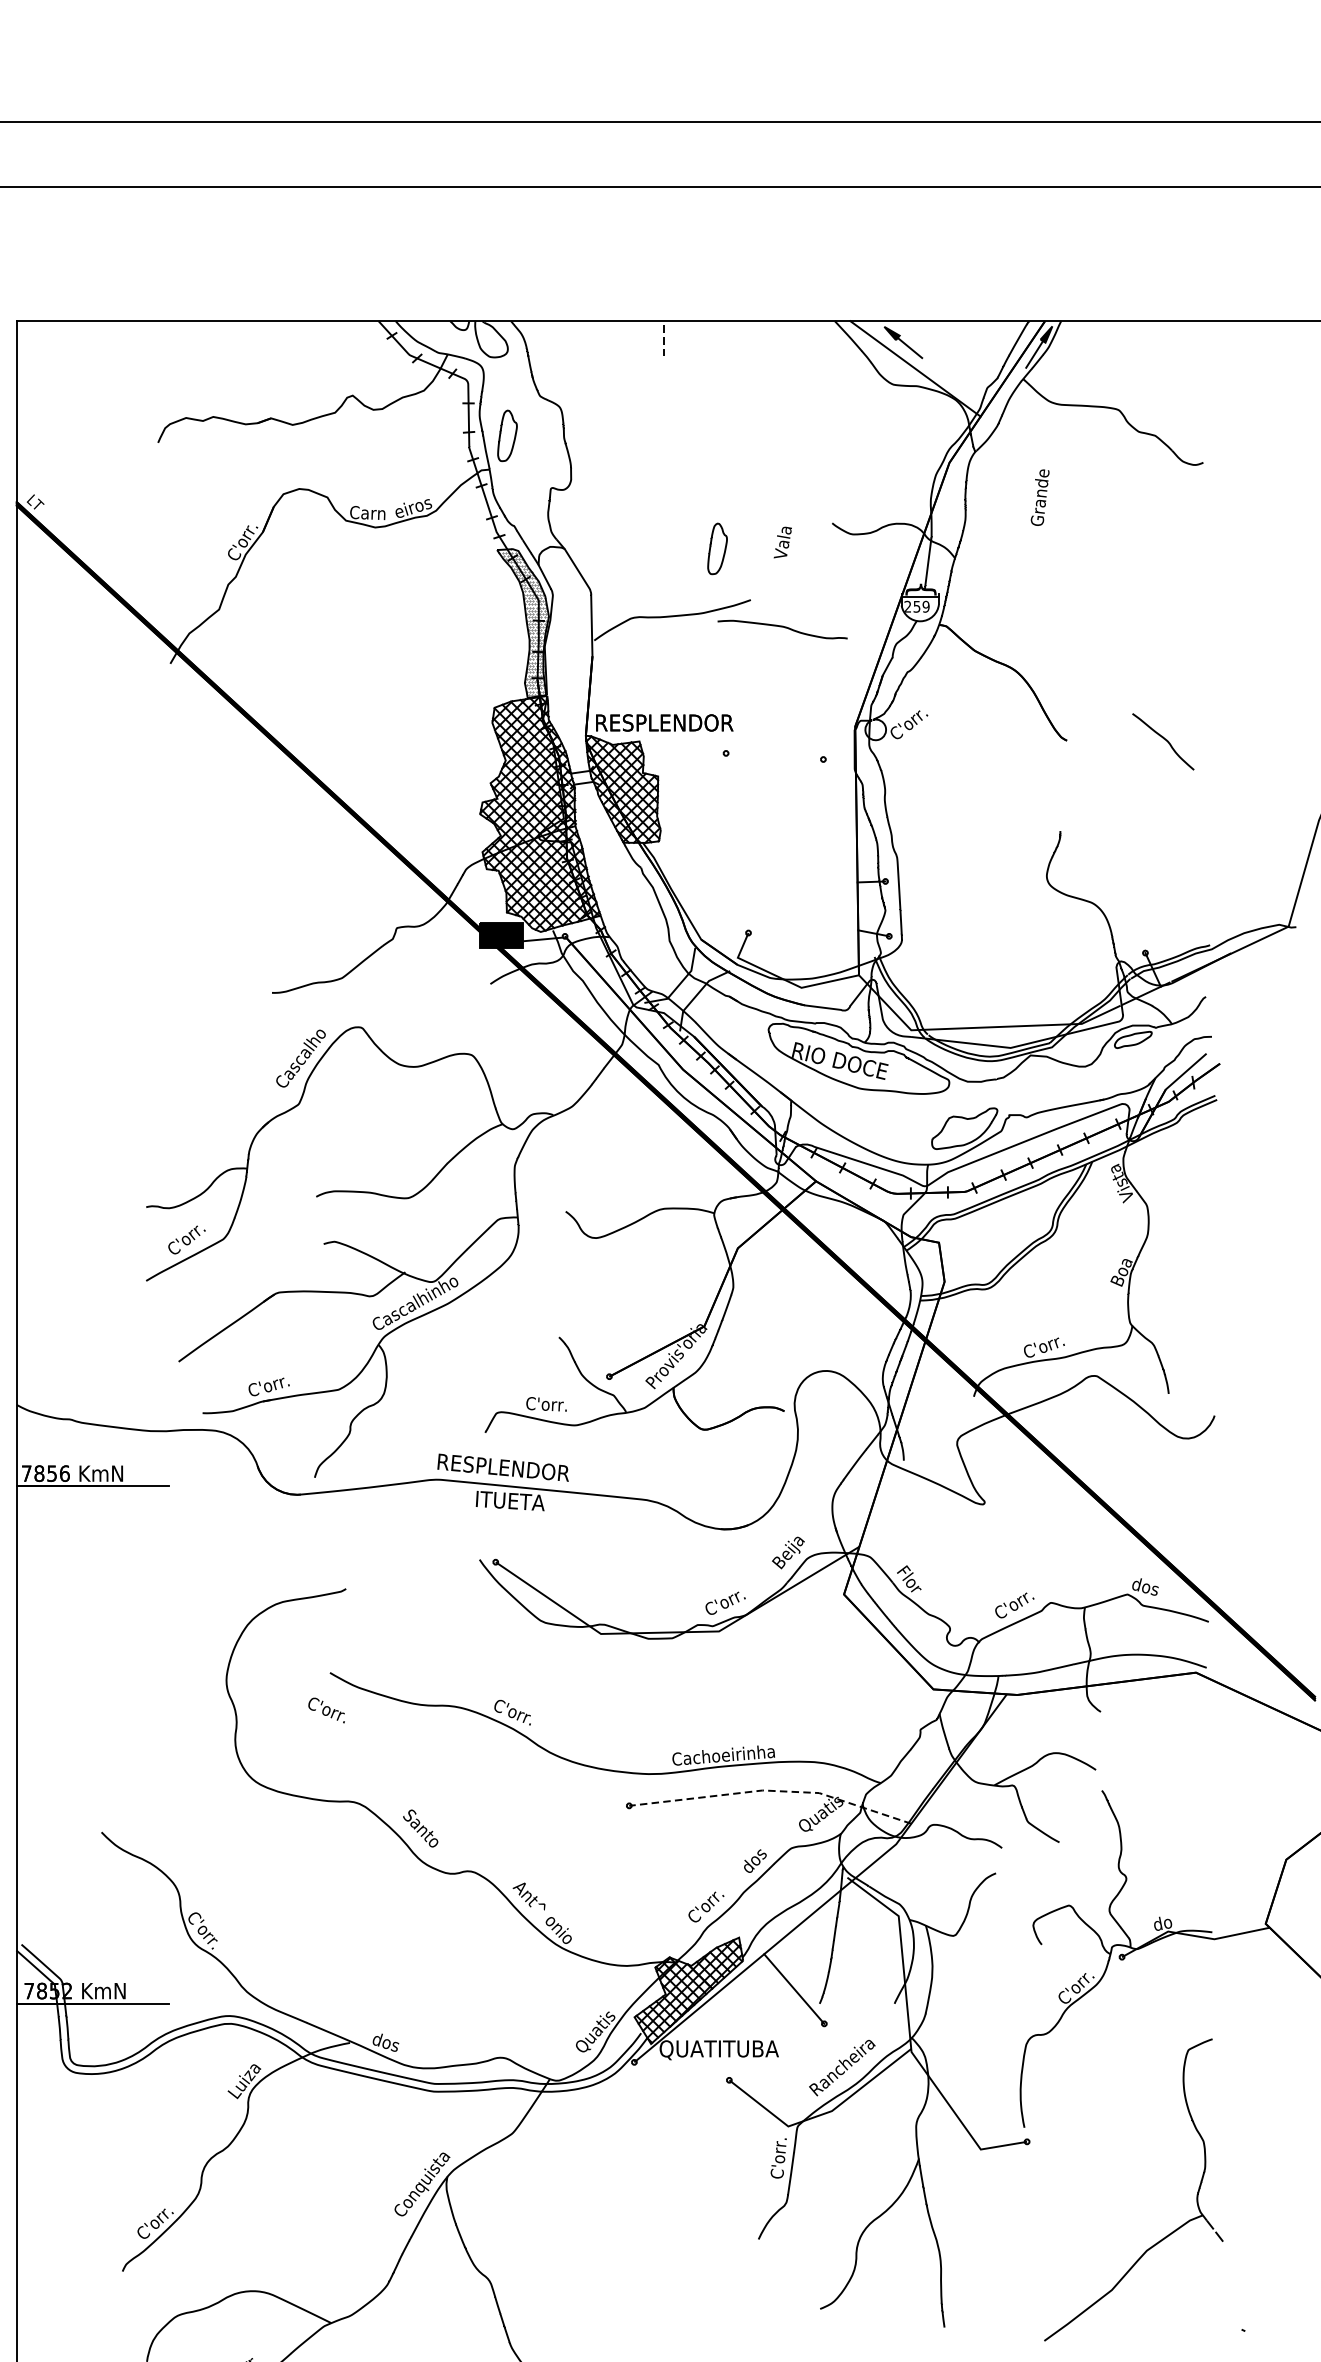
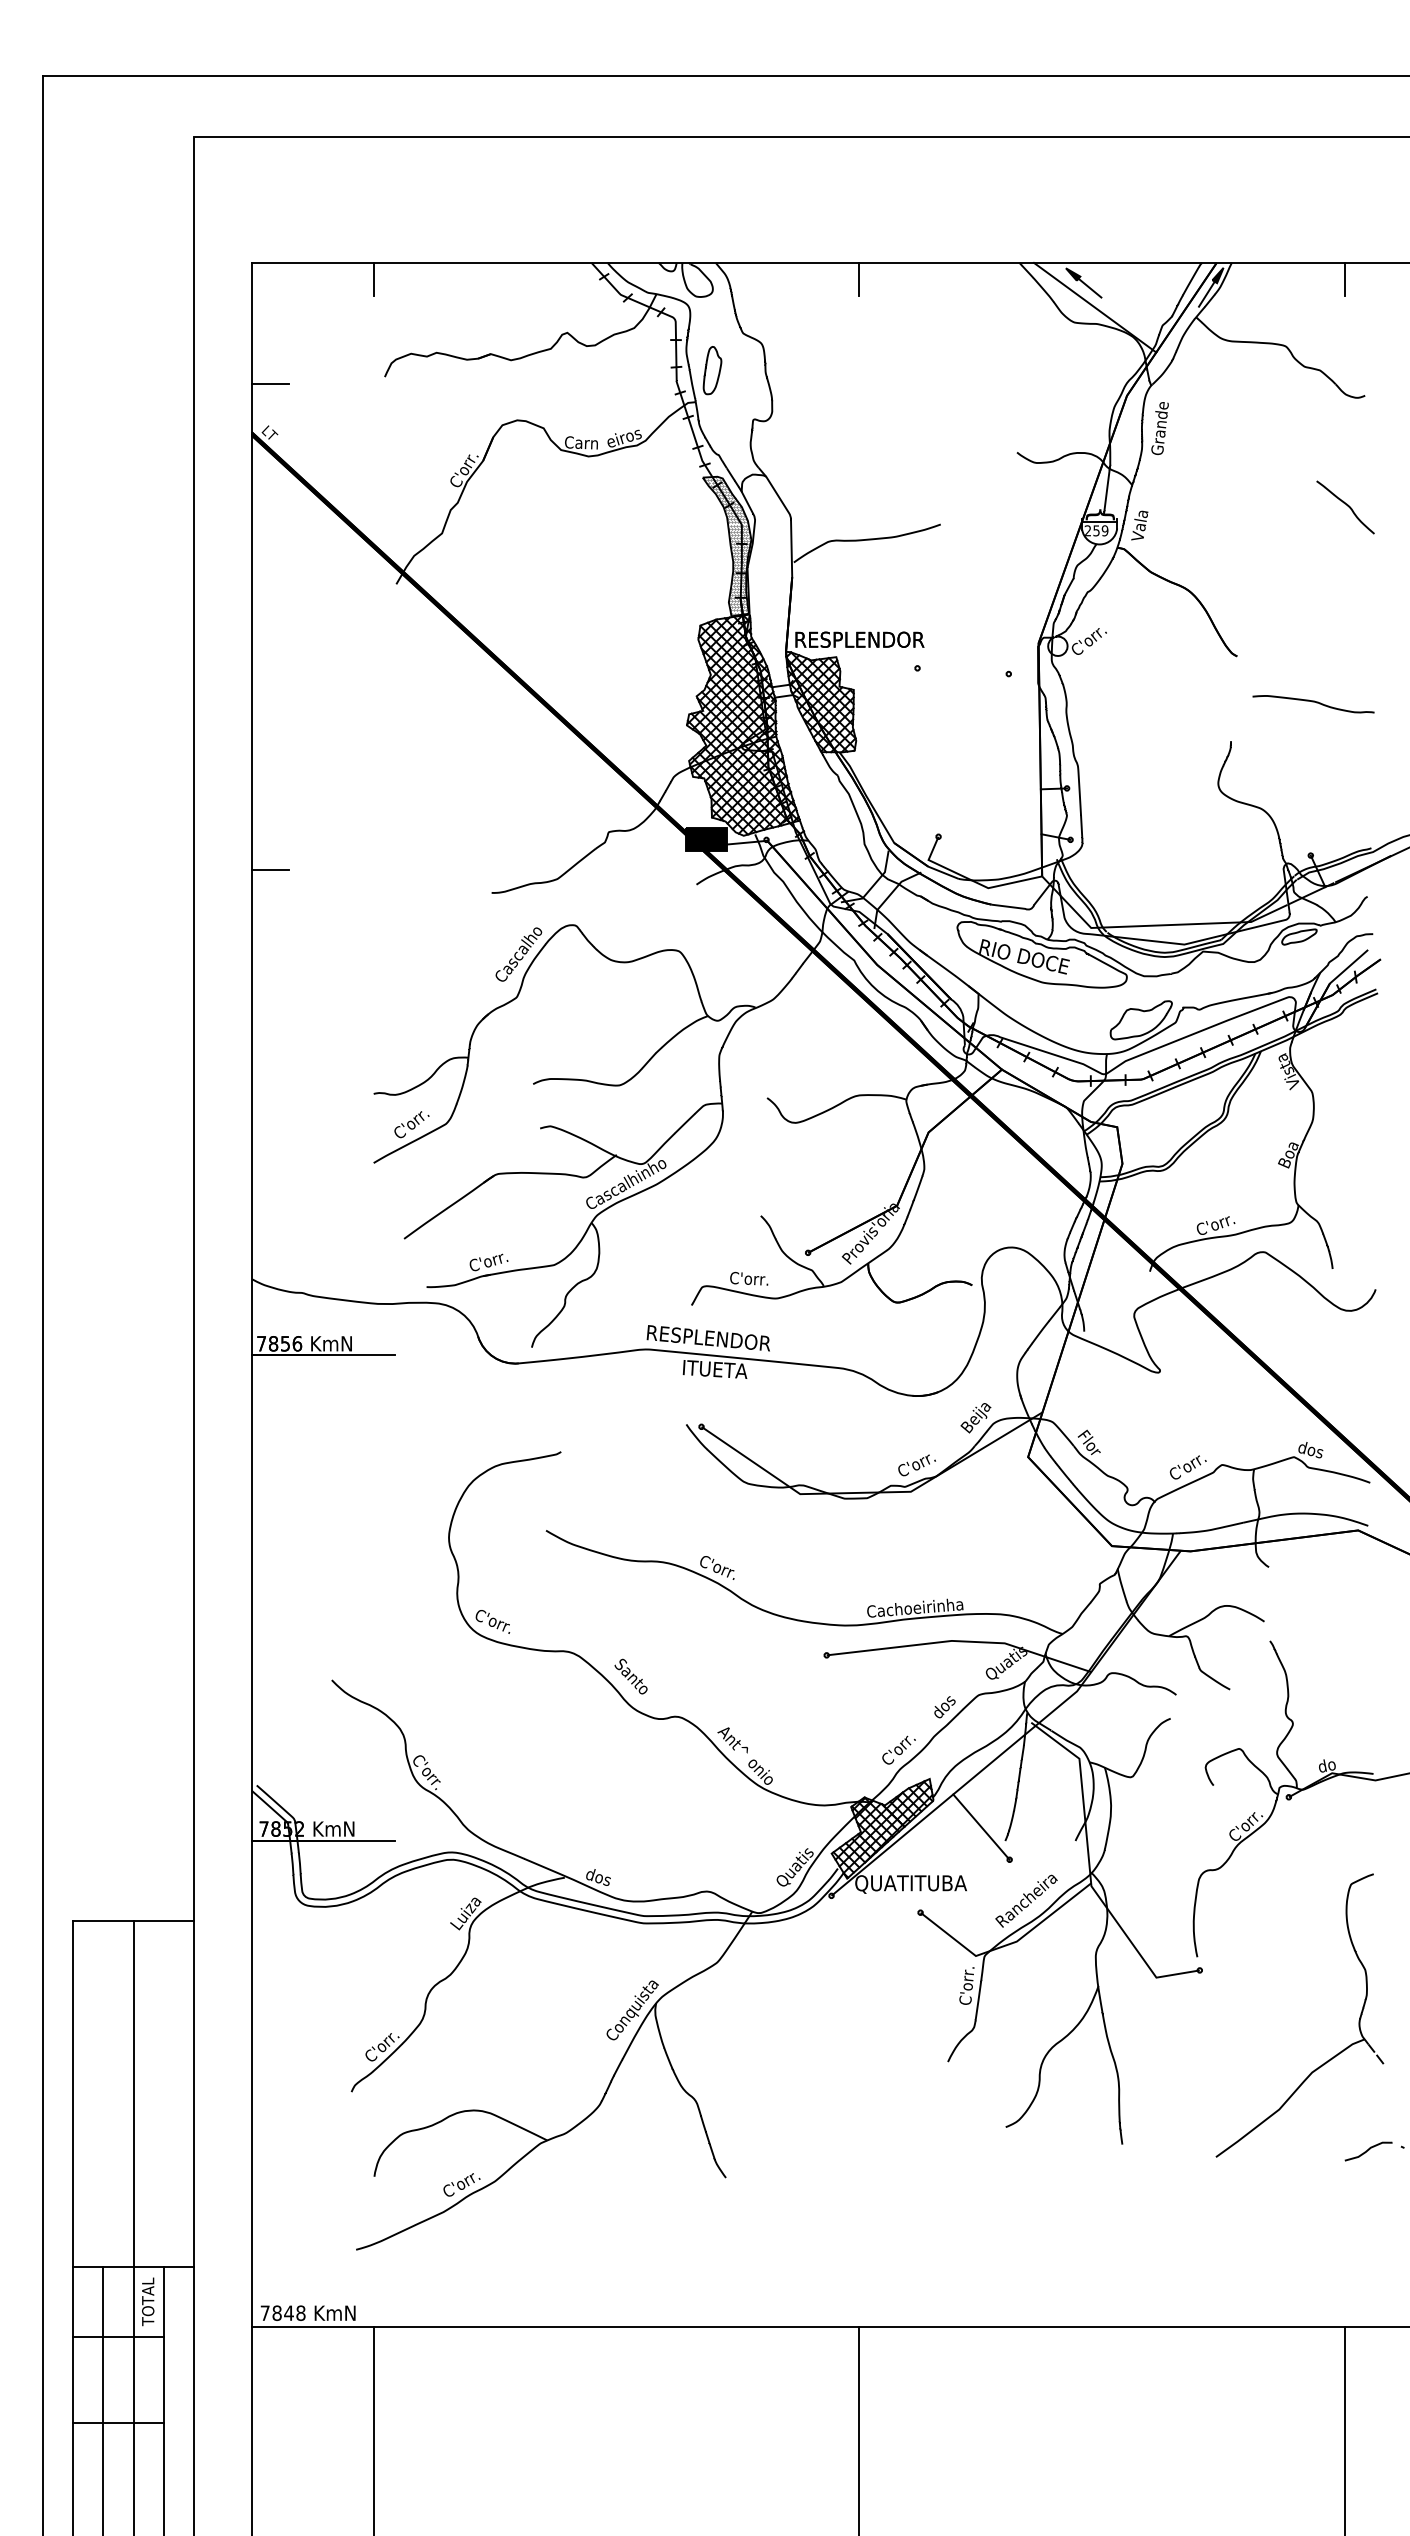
line: (145, 337) -> (373, 278), added
line: (664, 337) -> (859, 278), dashed -> solid
line: (1181, 337) -> (1344, 278), added
line: (36, 450) -> (270, 384), added
text: (1039, 497) -> (1159, 428), moved
text: (782, 542) -> (1139, 525), moved
part: (717, 548) -> (909, 476), removed
curve: (782, 627) -> (1313, 702), moved
curve: (1164, 739) -> (1346, 505), moved
line: (36, 967) -> (270, 869), added
text: (326, 1710) -> (492, 1621), moved
line: (772, 1791) -> (961, 1641), dashed -> solid
curve: (1206, 2333) -> (1368, 2150), added

